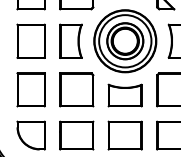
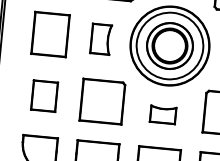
part: (70, 40) -> (100, 38), size x0.7
part: (30, 89) -> (43, 95), size x0.7
part: (124, 95) -> (162, 114), size x0.6

